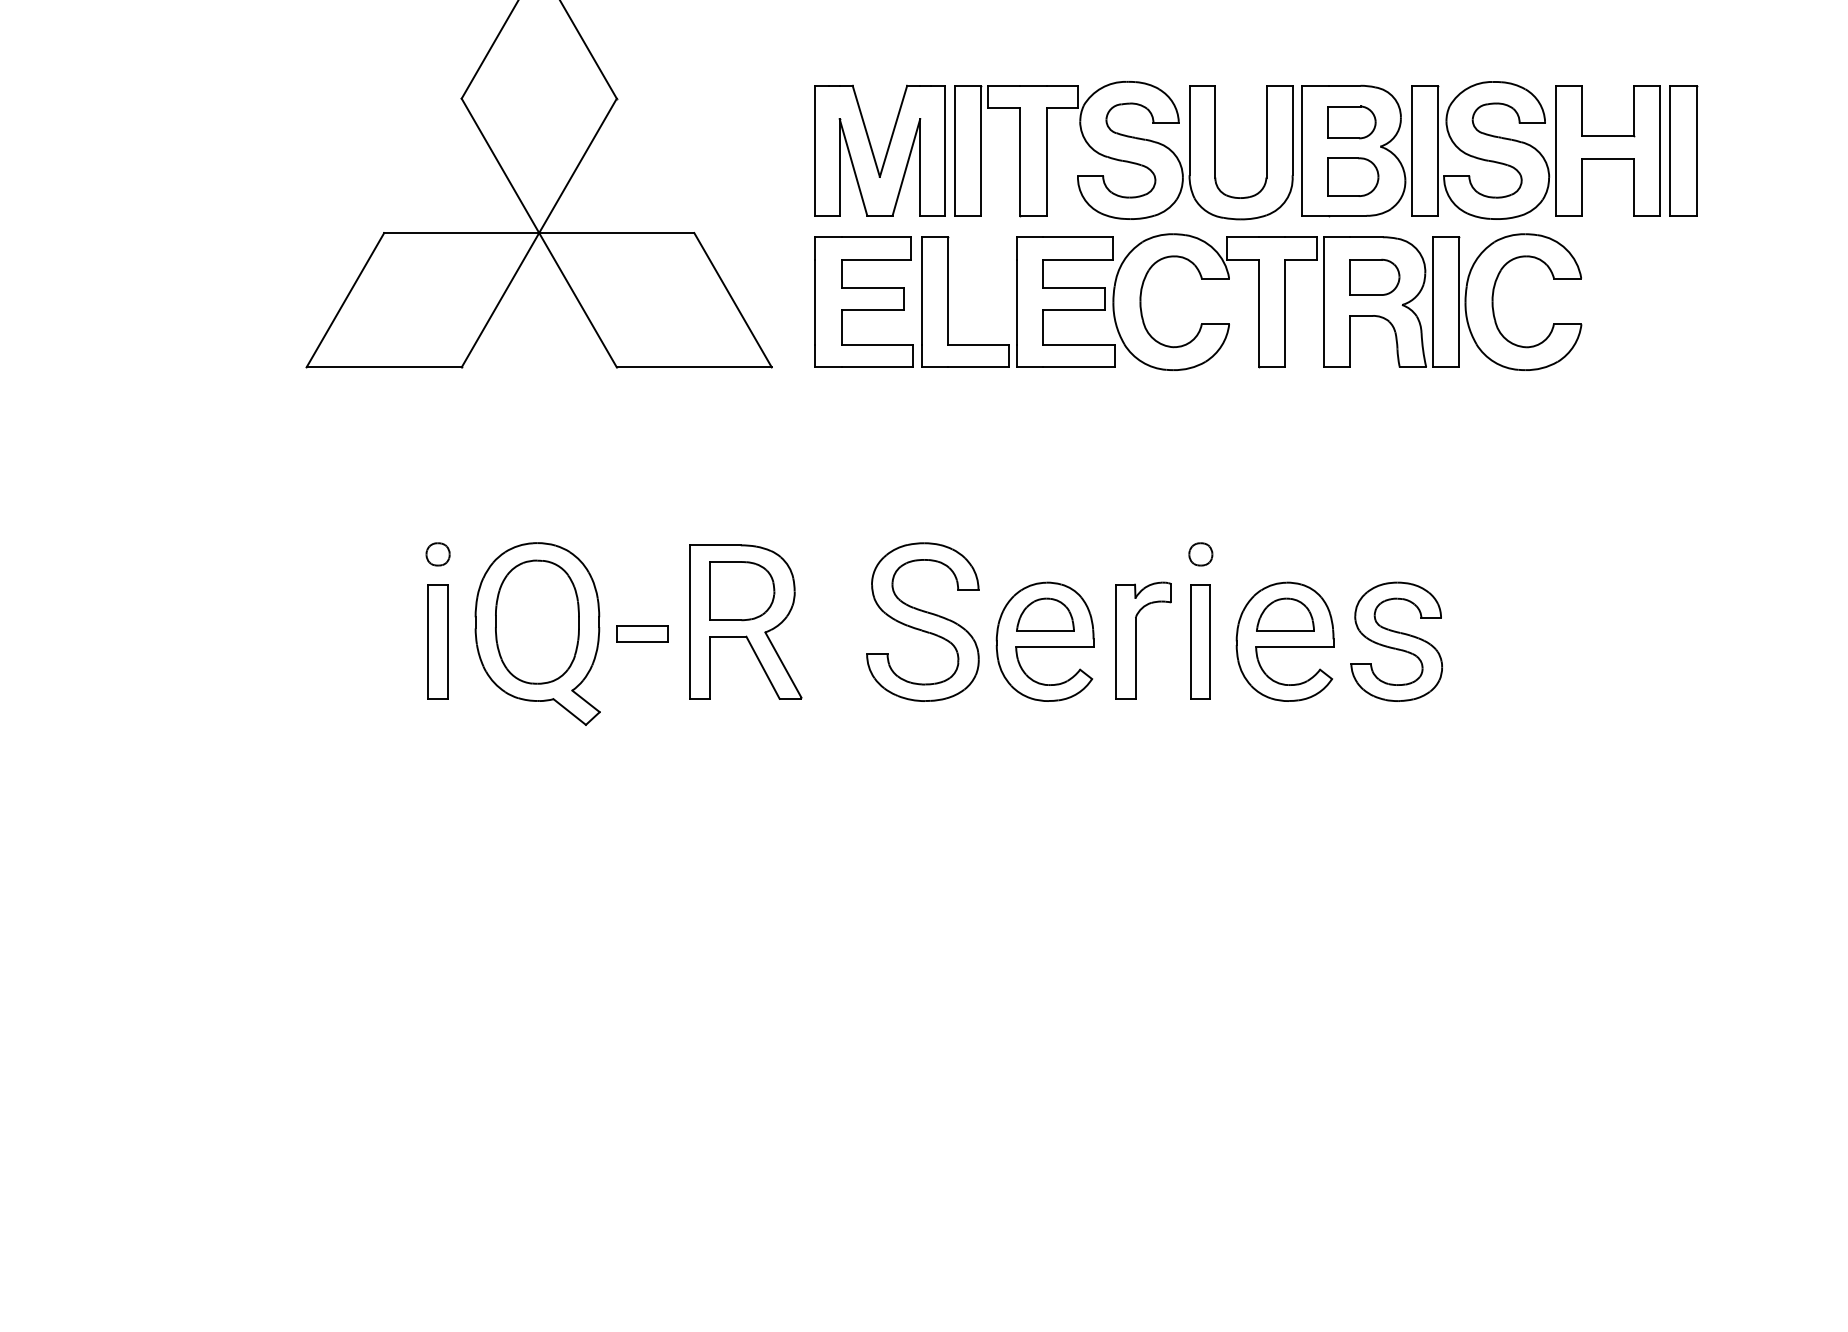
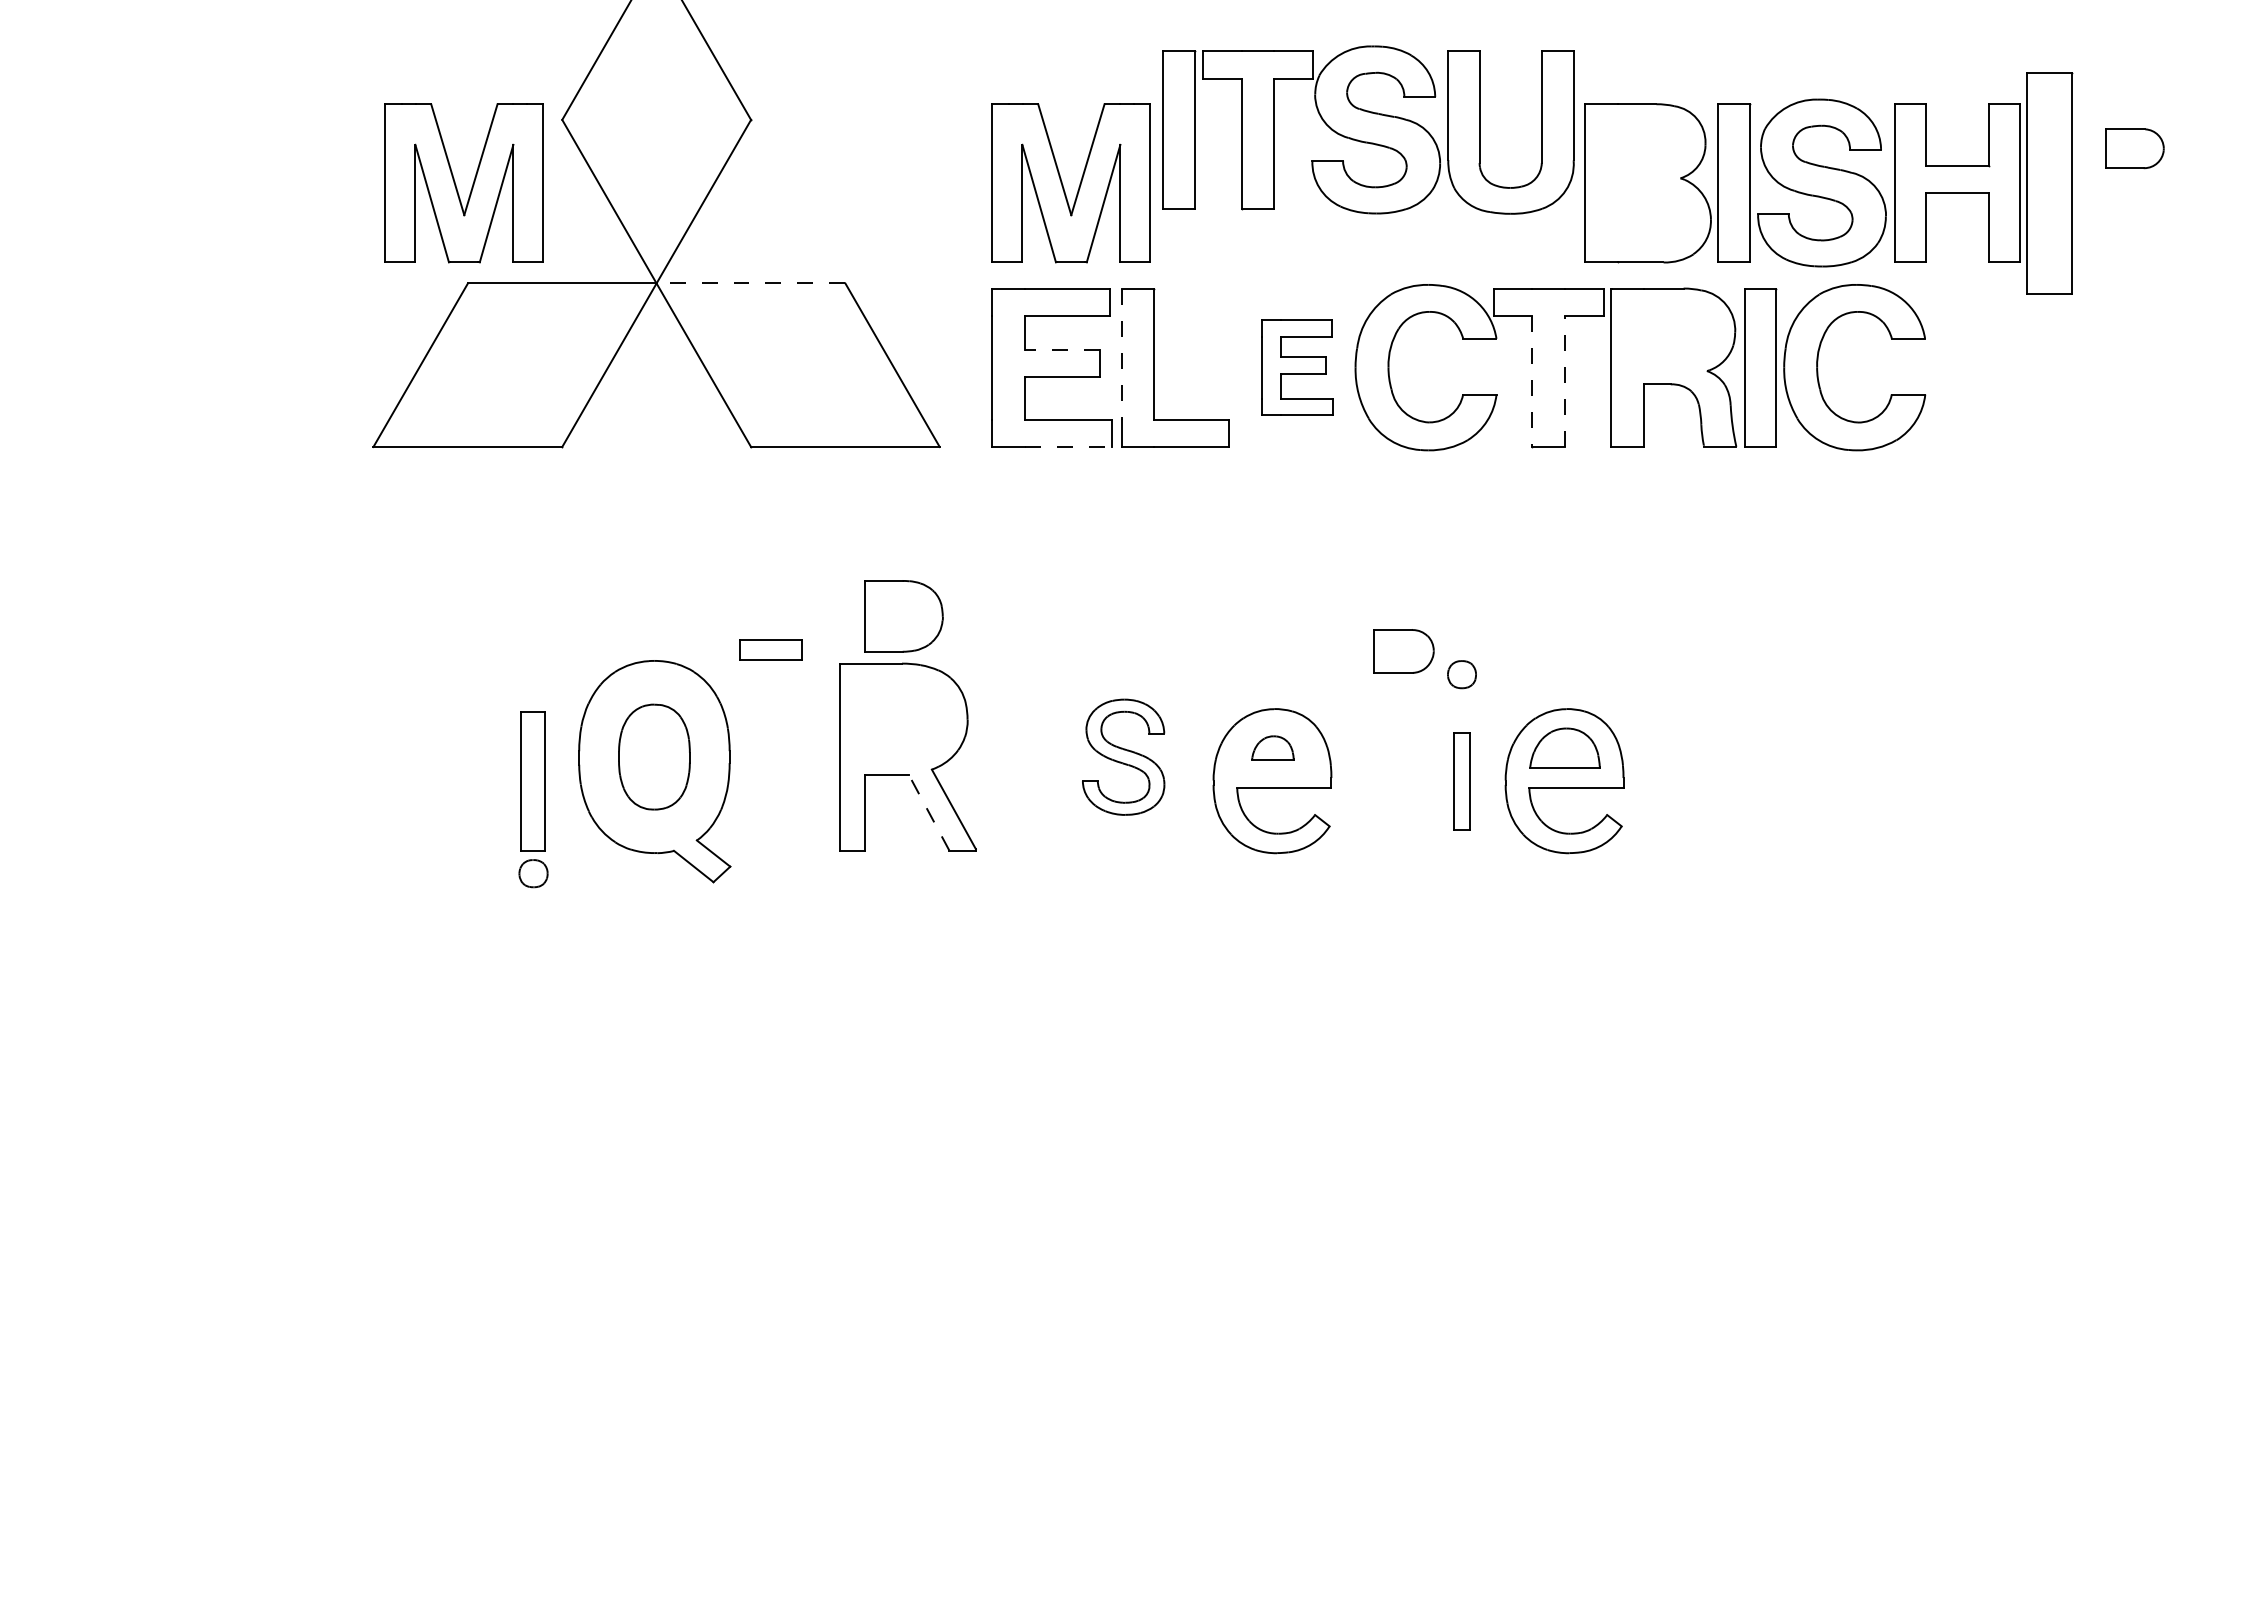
part: (1351, 122) -> (2134, 148), moved
part: (1124, 150) -> (1368, 129), moved
part: (1684, 150) -> (2050, 182), size x1.4
part: (374, 151) -> (456, 184), added
part: (1353, 177) -> (1647, 215), removed
line: (616, 233) -> (750, 283), solid -> dashed
part: (1374, 277) -> (1403, 651), moved
line: (872, 287) -> (1062, 349), solid -> dashed
line: (921, 291) -> (1122, 354), solid -> dashed
part: (1065, 302) -> (1297, 367), size x0.6
line: (1285, 313) -> (1564, 381), solid -> dashed
line: (1258, 314) -> (1532, 382), solid -> dashed
line: (877, 367) -> (1068, 447), solid -> dashed
part: (438, 554) -> (533, 873), moved
part: (742, 591) -> (903, 616), moved
part: (1045, 614) -> (1272, 747), size x0.6
part: (537, 621) -> (654, 756), size x0.7
part: (922, 622) -> (1123, 757), size x0.6
part: (641, 633) -> (770, 649), moved
part: (1136, 640) -> (1383, 779), removed
part: (1200, 642) -> (1461, 781), size x0.7
part: (1396, 642) -> (1700, 781), removed
line: (763, 667) -> (929, 812), solid -> dashed

